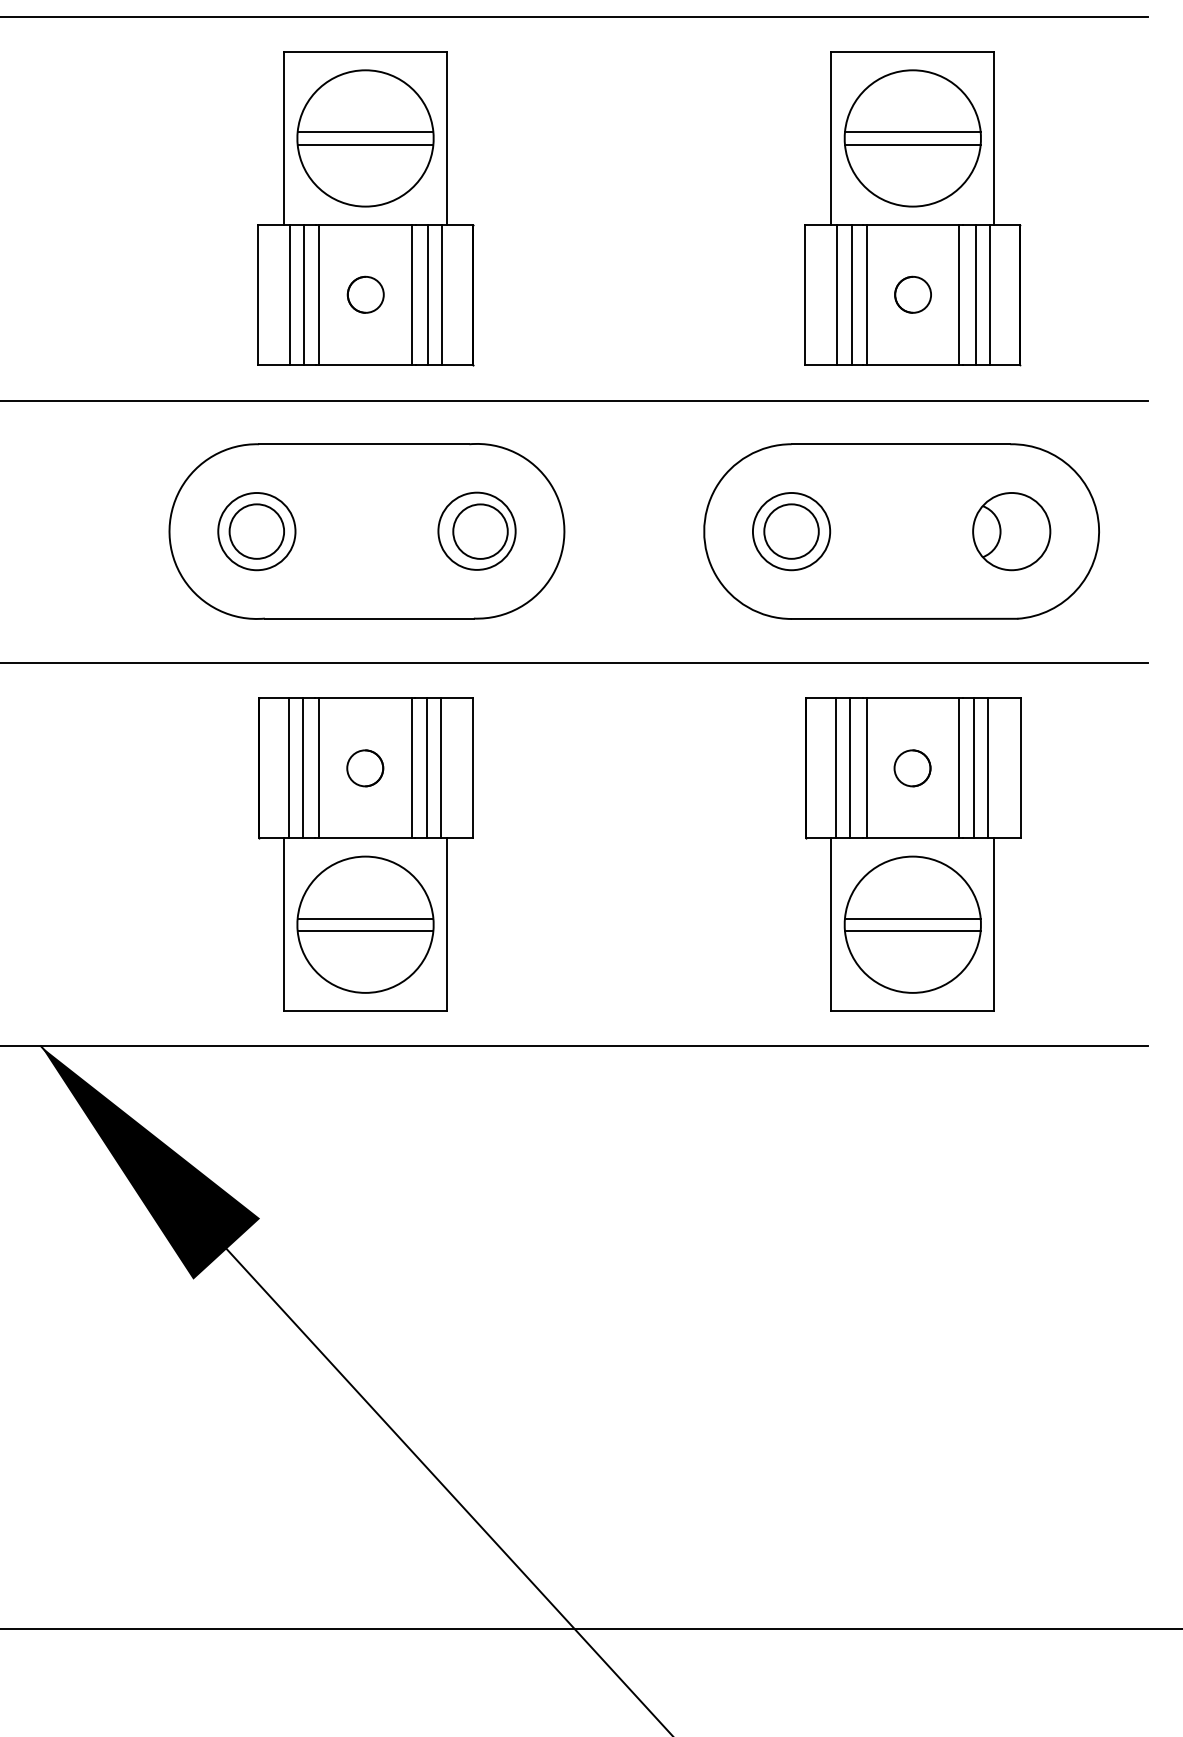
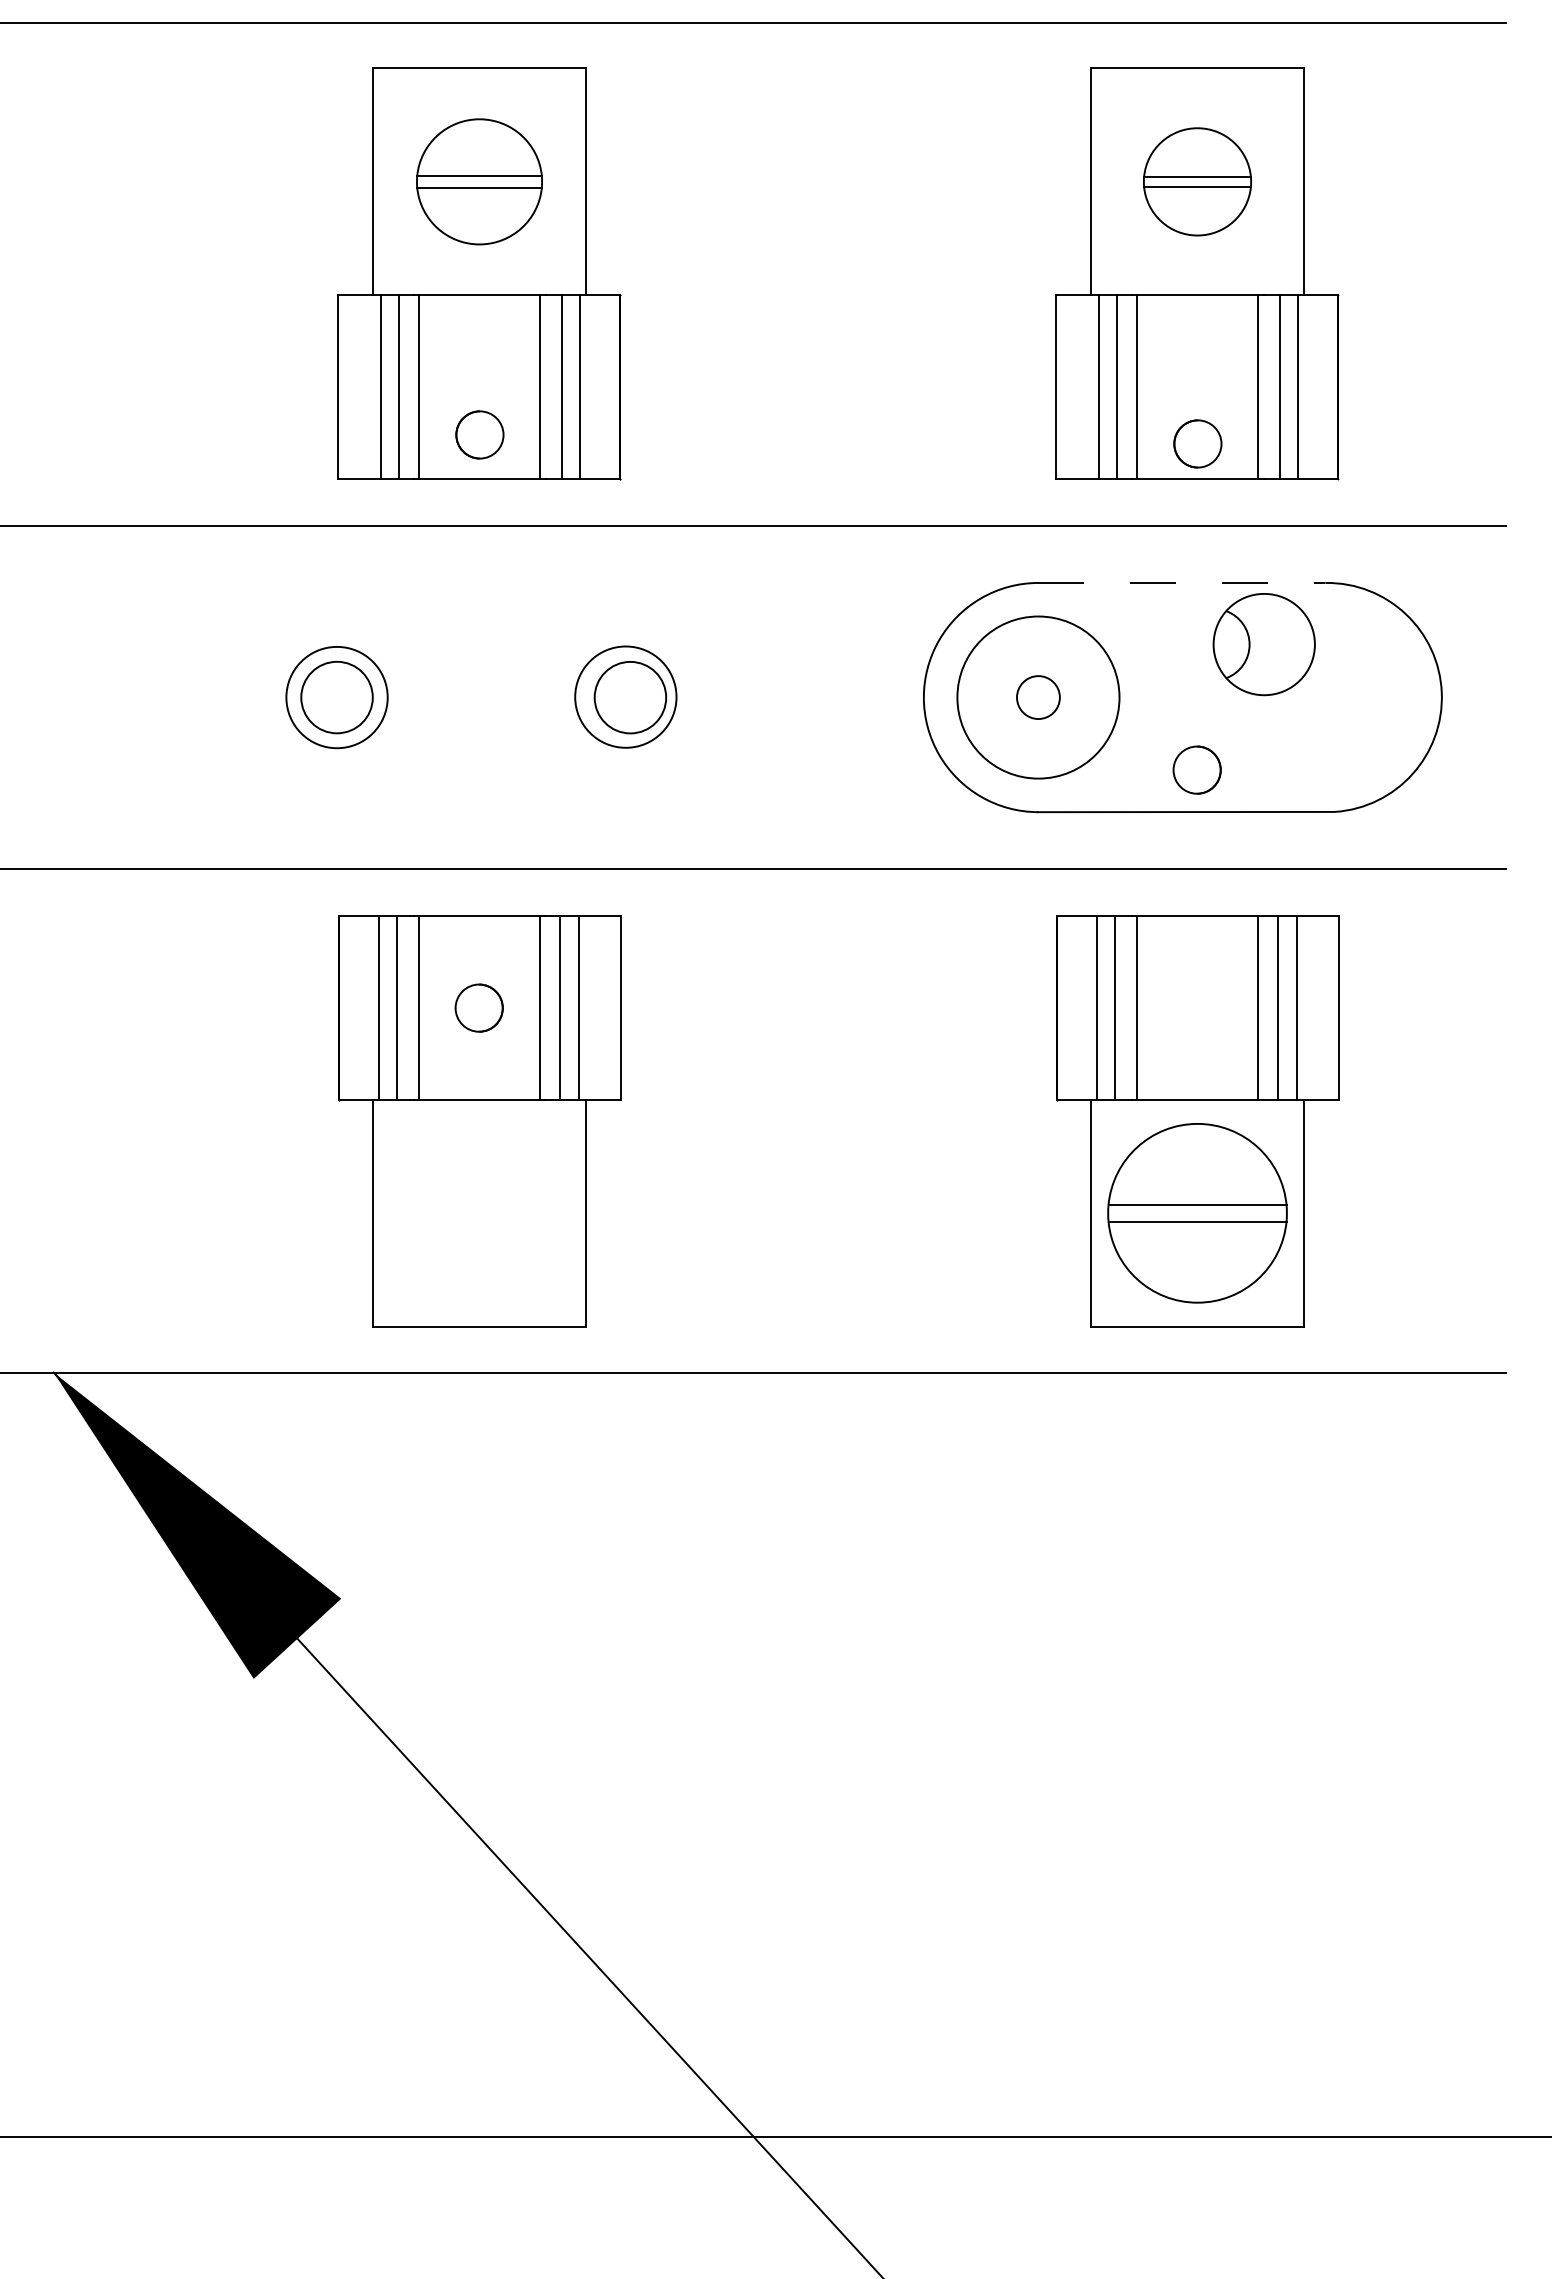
part: (365, 138) -> (479, 181), size x0.7
part: (912, 138) -> (1197, 181), size x0.6
part: (365, 294) -> (479, 434), moved
part: (912, 294) -> (1197, 443), moved
line: (901, 443) -> (1182, 582), solid -> dashed
part: (367, 531) -> (481, 697), removed
circle: (791, 531) -> (1038, 697), size x0.6
circle: (791, 531) -> (1038, 697), size x1.6
part: (1011, 531) -> (1263, 644), moved
part: (912, 767) -> (1196, 769), moved
part: (365, 924) -> (479, 1213), removed

